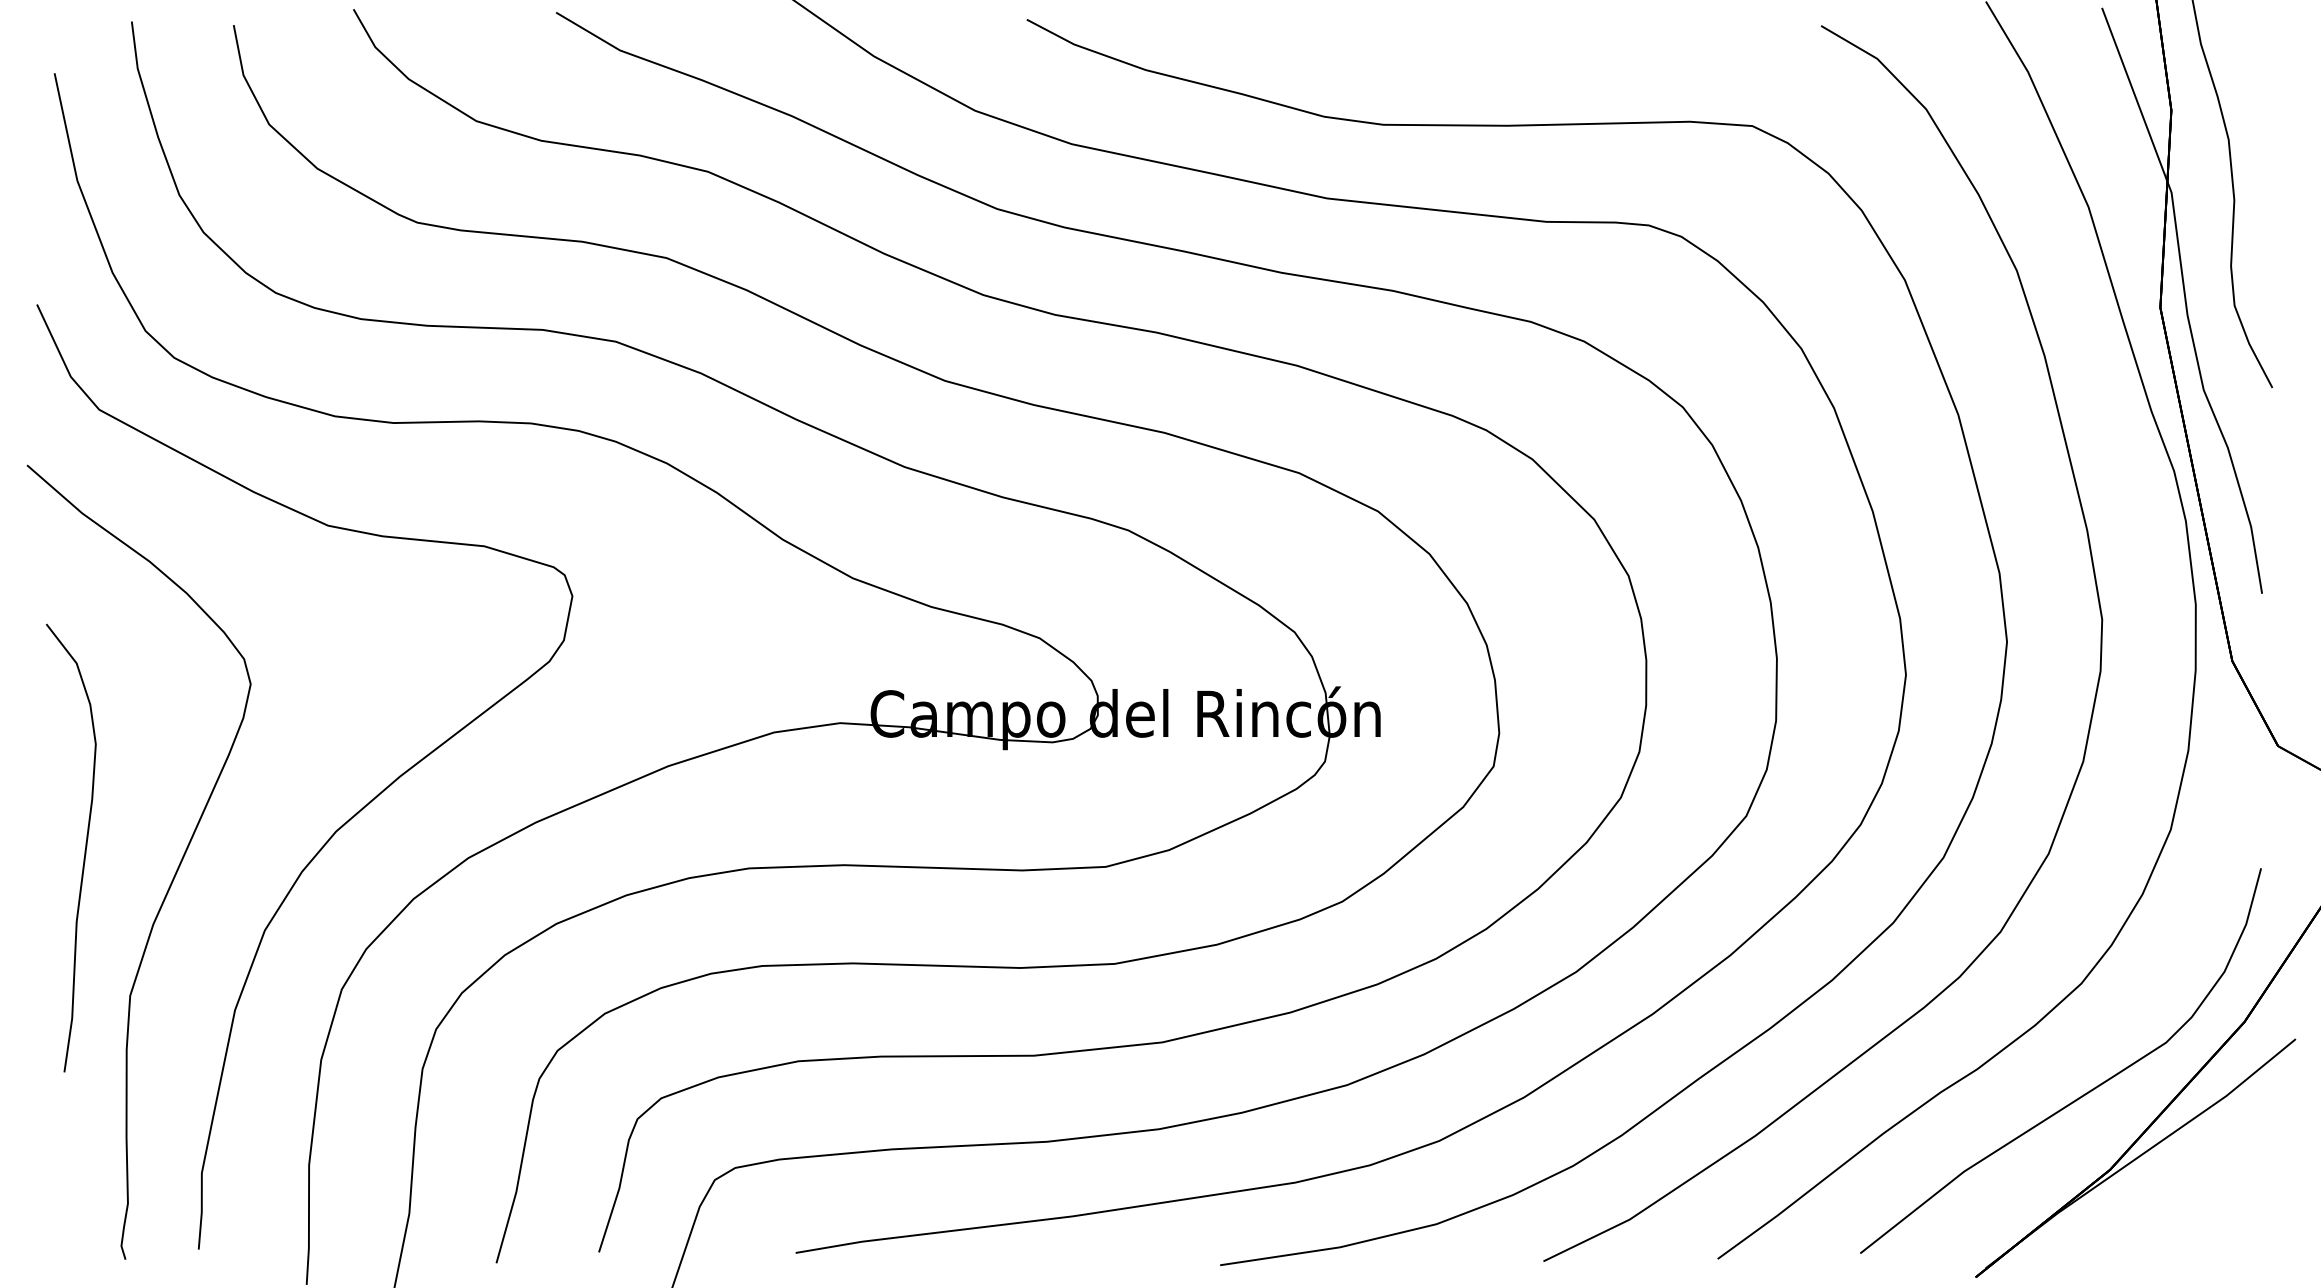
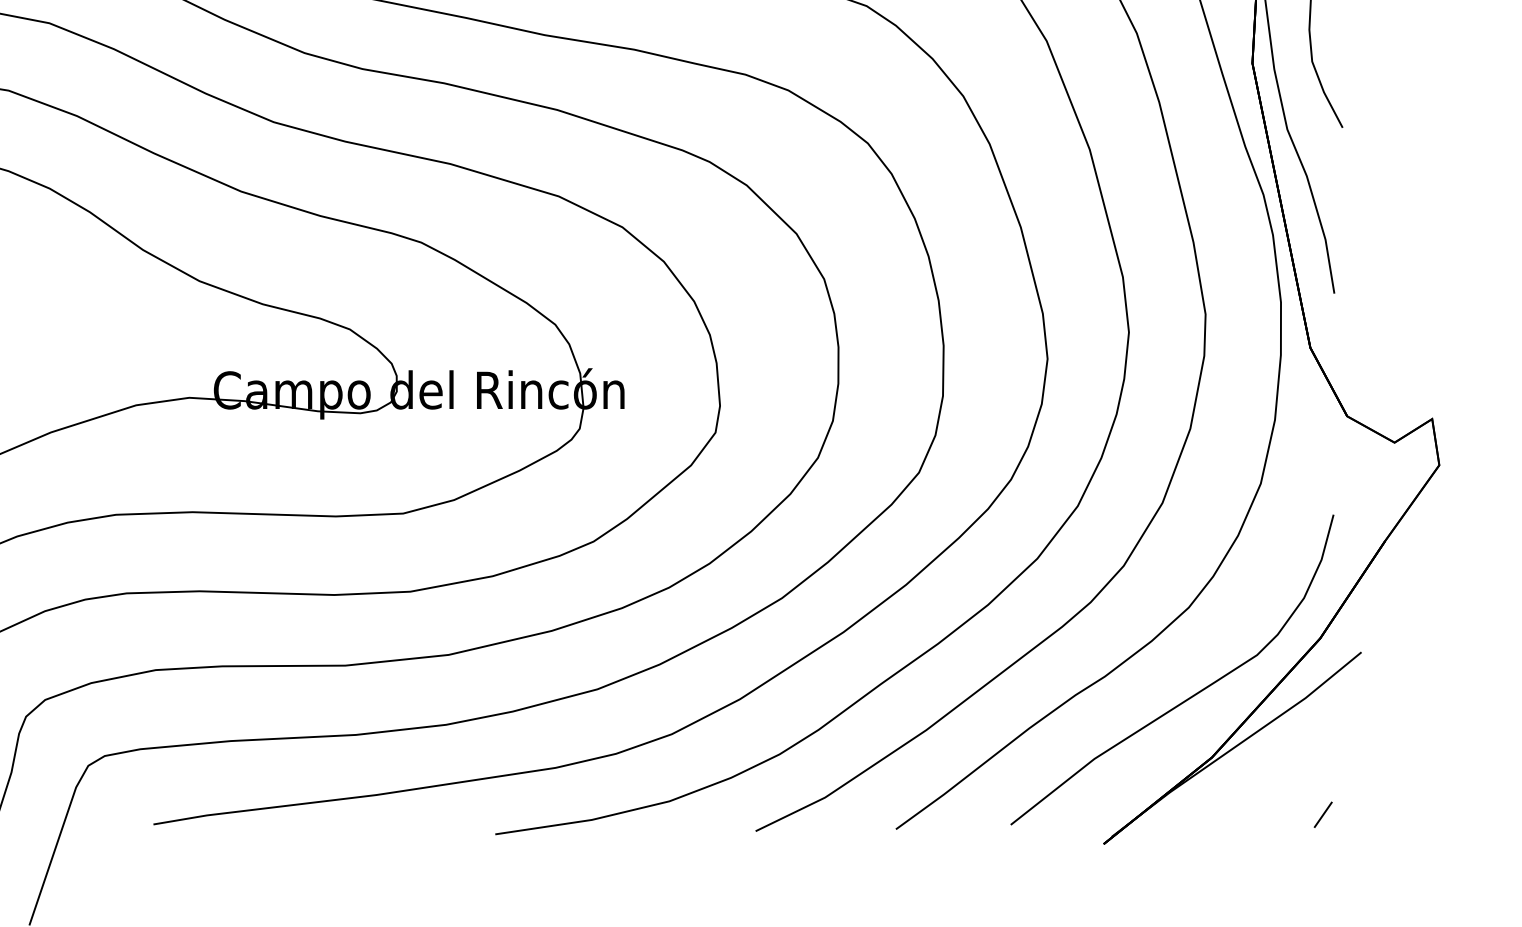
line: (2247, 1240) -> (1322, 814), added

